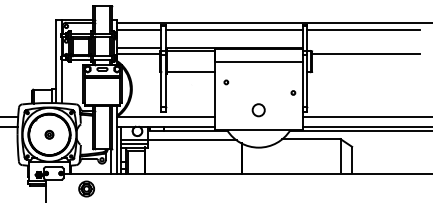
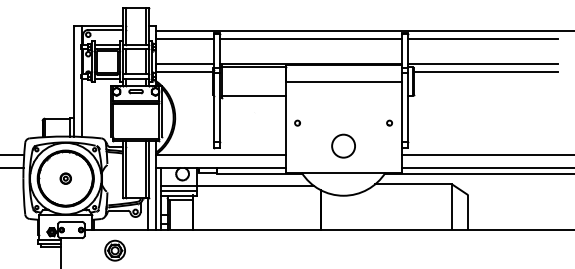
line: (363, 48) -> (482, 63), added
part: (226, 81) -> (297, 122), moved
circle: (258, 109) -> (343, 145), size x1.43

